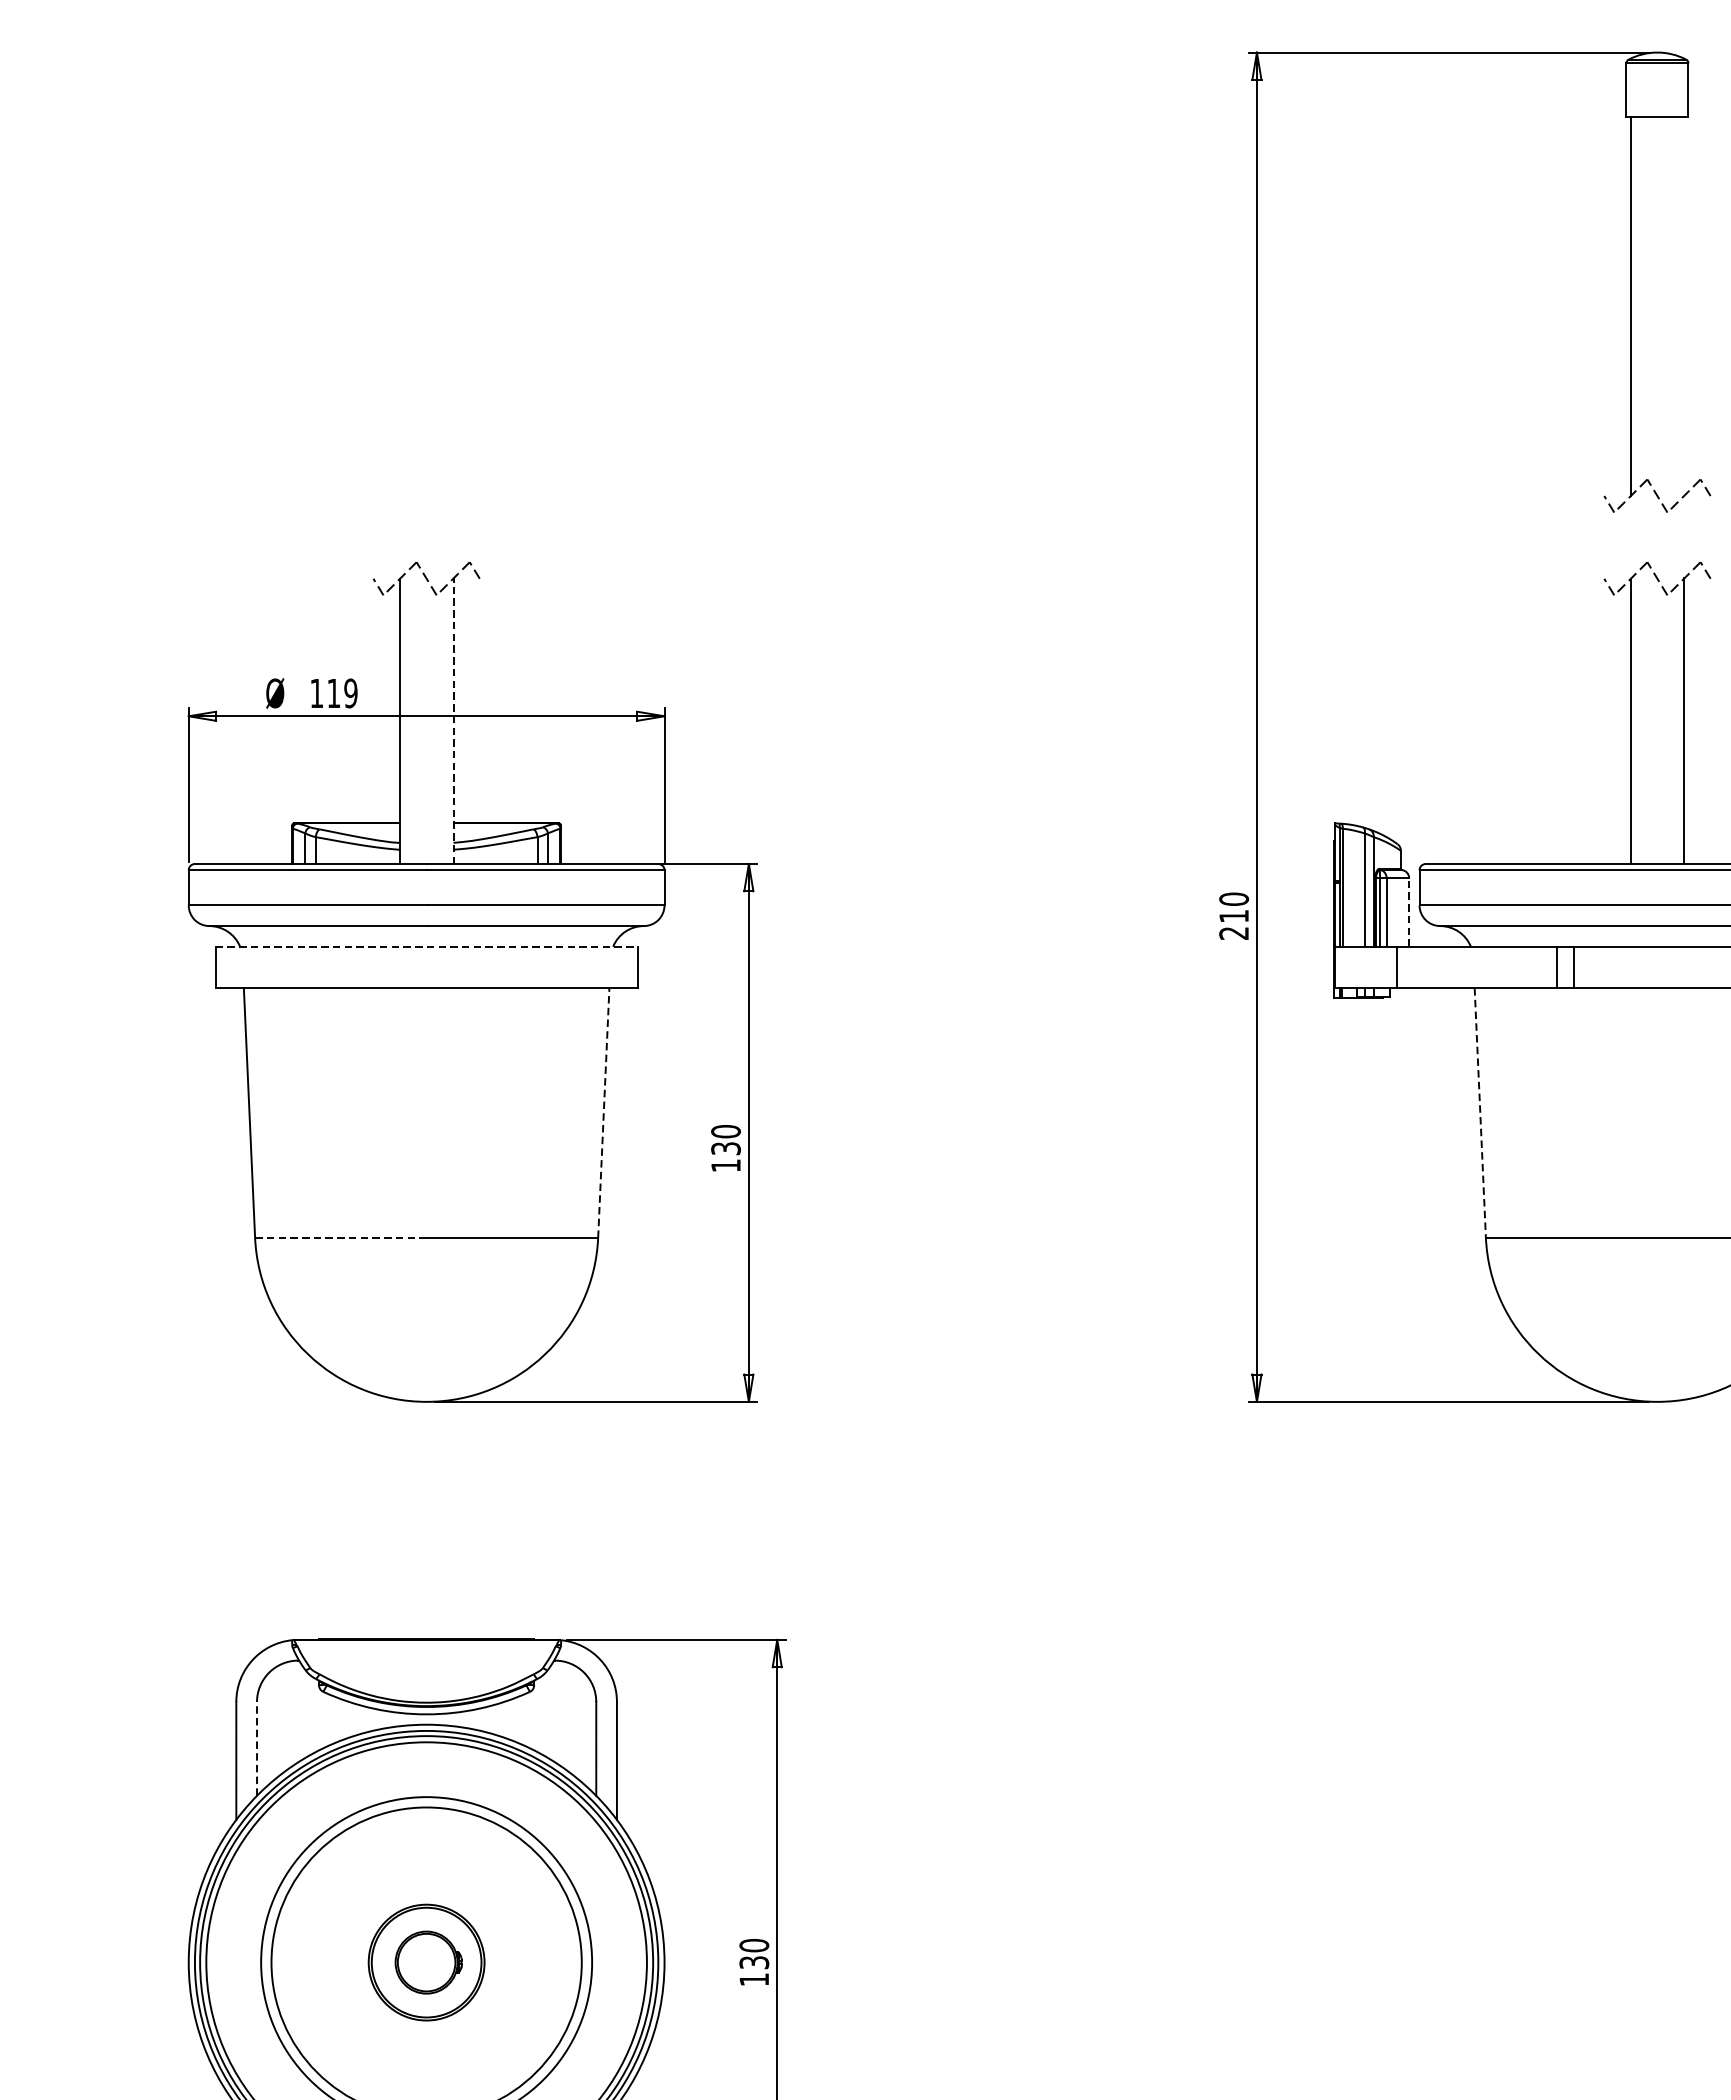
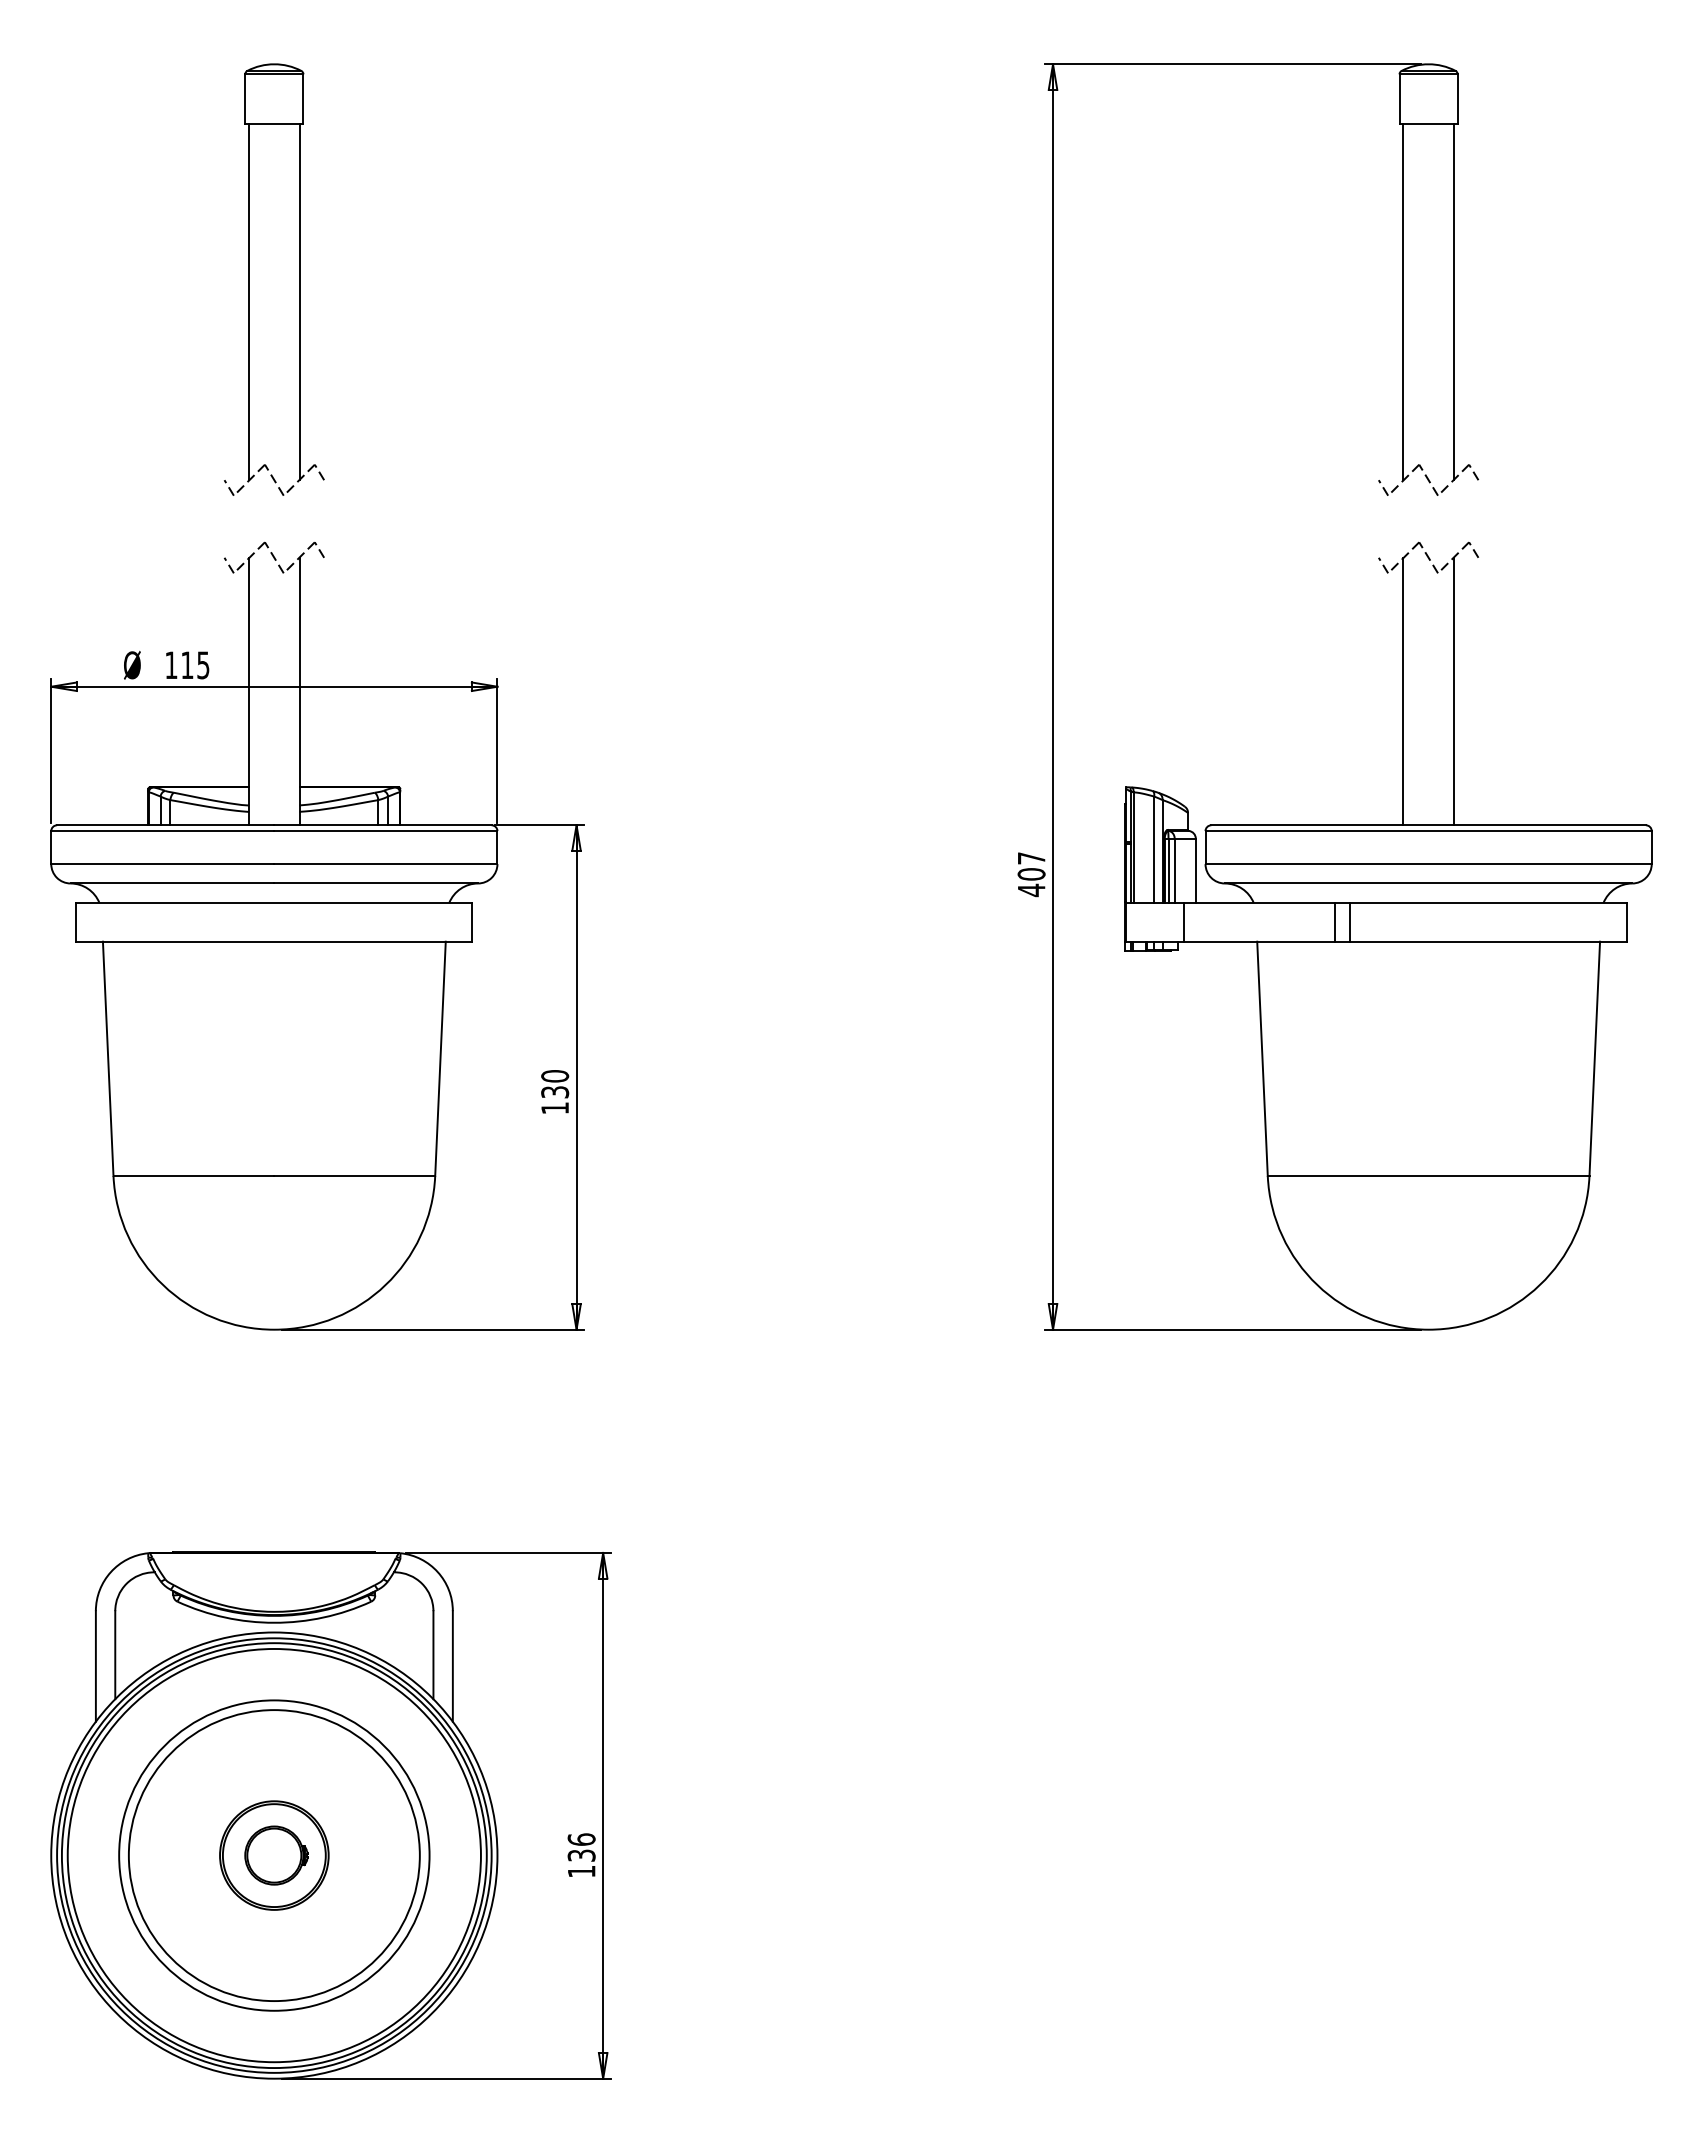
part: (400, 282) -> (249, 279), added
line: (1683, 305) -> (1453, 301), added
text: (351, 693) -> (203, 665), 119 -> 115
line: (453, 721) -> (299, 691), dashed -> solid
line: (1408, 912) -> (1195, 870), dashed -> solid
text: (1233, 916) -> (1031, 874), 210 -> 407
line: (426, 946) -> (274, 902), dashed -> solid
line: (603, 1112) -> (440, 1058), dashed -> solid
line: (1480, 1113) -> (1262, 1059), dashed -> solid
line: (341, 1237) -> (194, 1175), dashed -> solid
line: (257, 1748) -> (115, 1654), dashed -> solid
text: (754, 1945) -> (581, 1839), 130 -> 136

